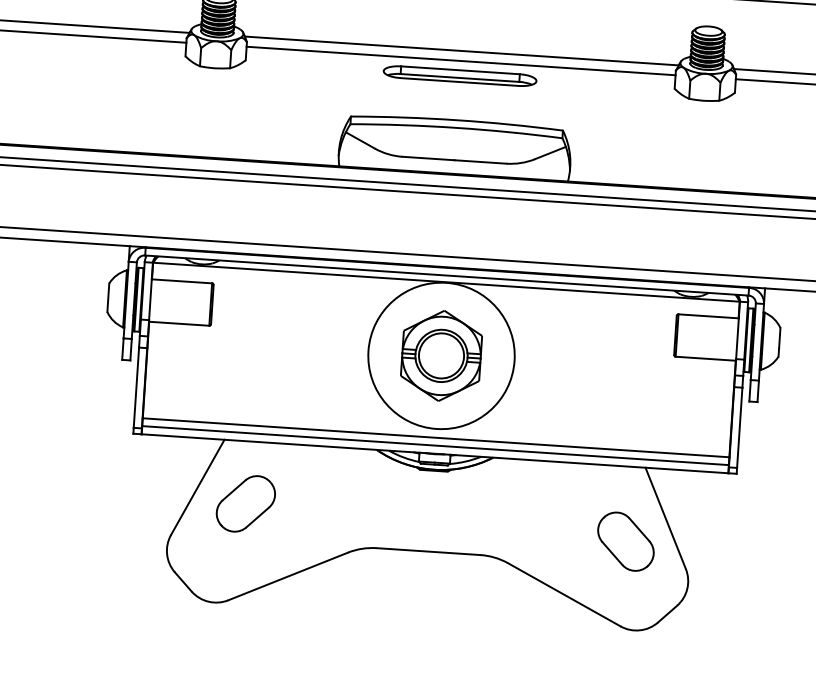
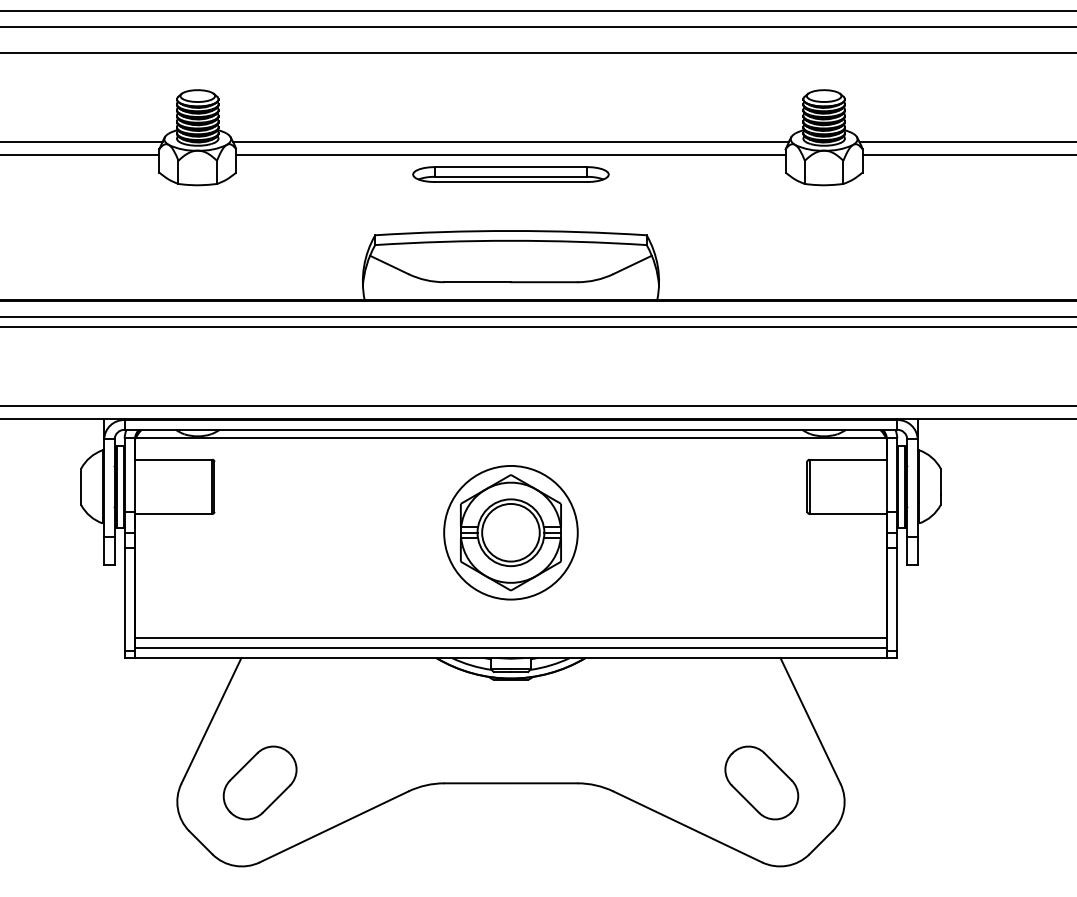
circle: (441, 355) -> (510, 532), size x0.71
part: (245, 503) -> (259, 782), moved
part: (625, 541) -> (761, 782), moved

